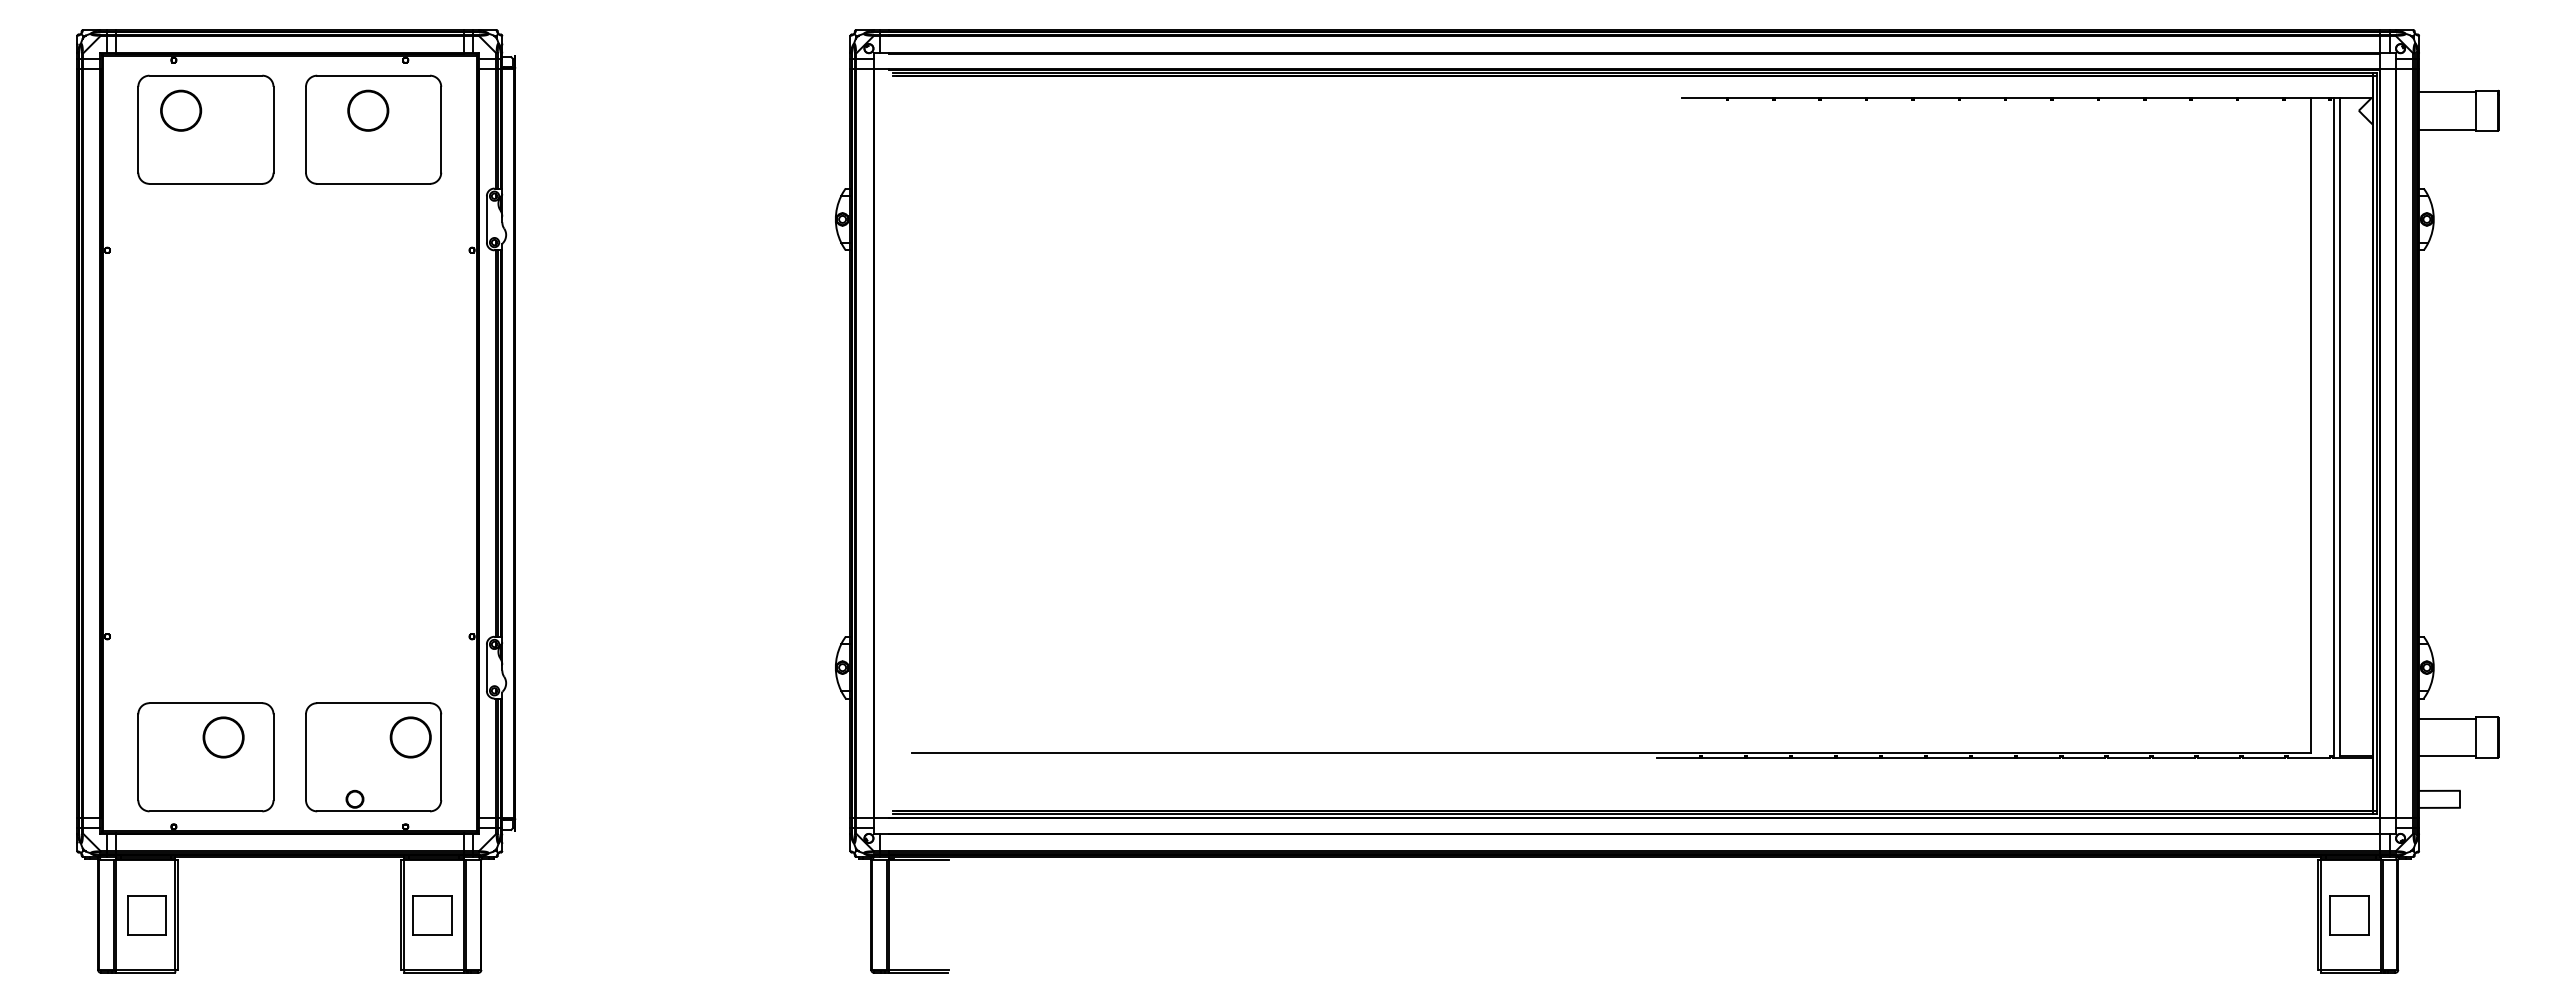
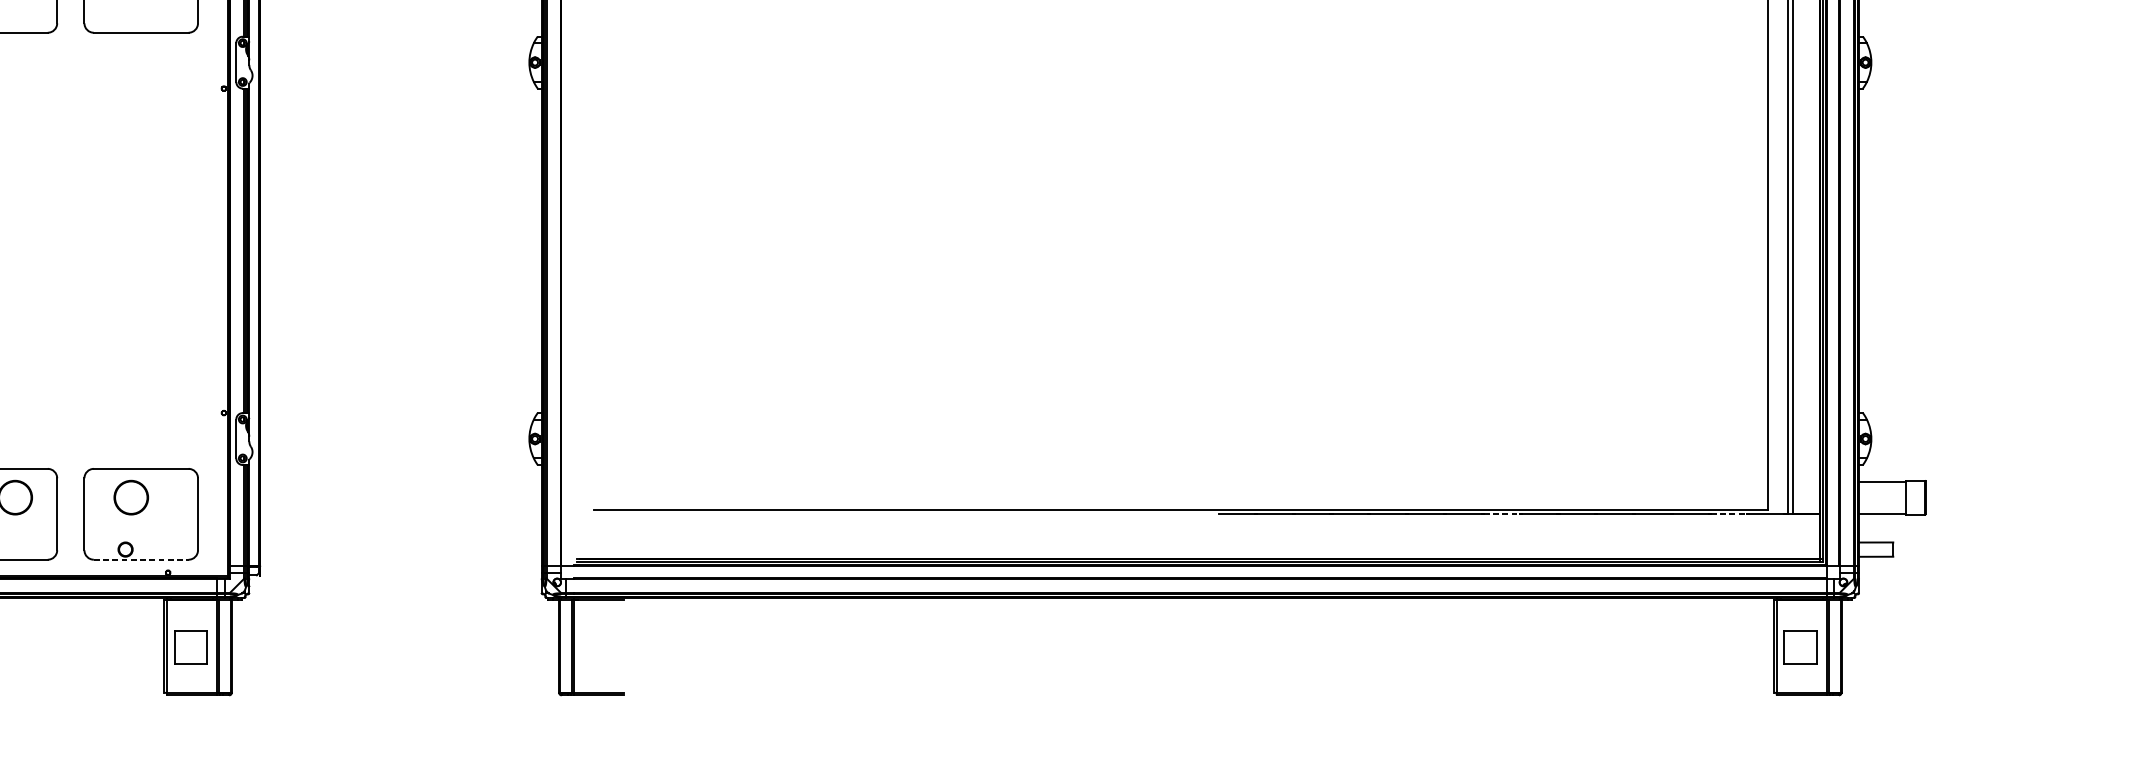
circle: (410, 737) -> (131, 497), moved
line: (1994, 757) -> (1502, 514), solid -> dashed
line: (2264, 757) -> (1729, 514), solid -> dashed
line: (374, 811) -> (141, 559), solid -> dashed

